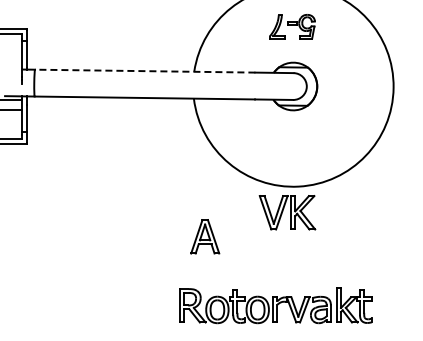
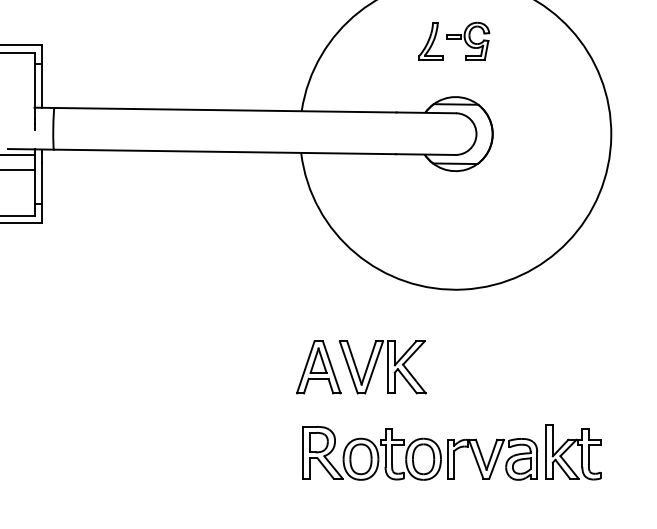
line: (144, 71) -> (224, 110), dashed -> solid
part: (287, 212) -> (382, 366), moved
part: (275, 305) -> (451, 452), moved

